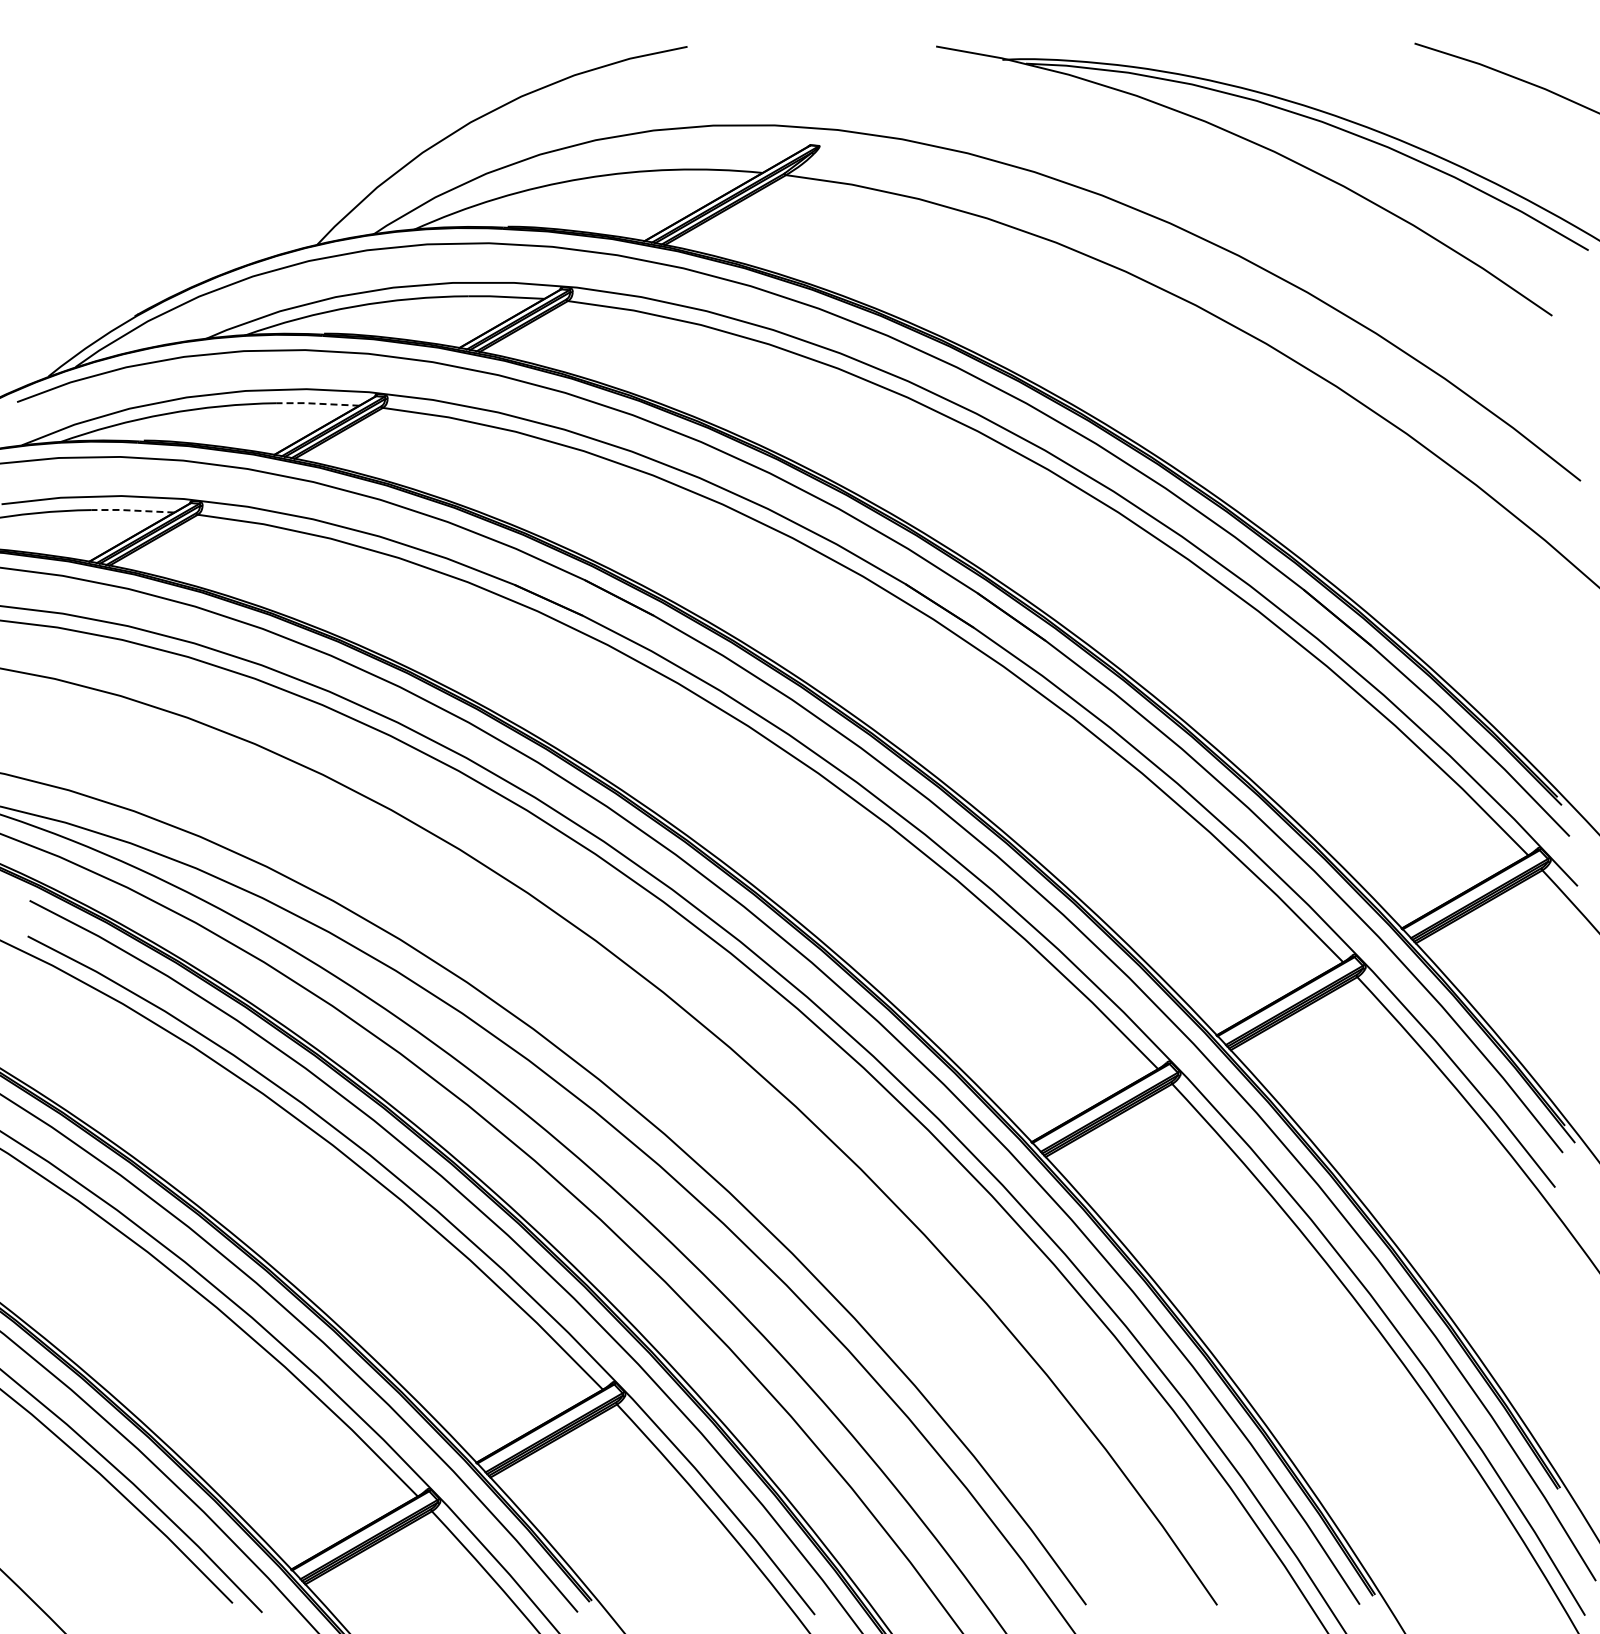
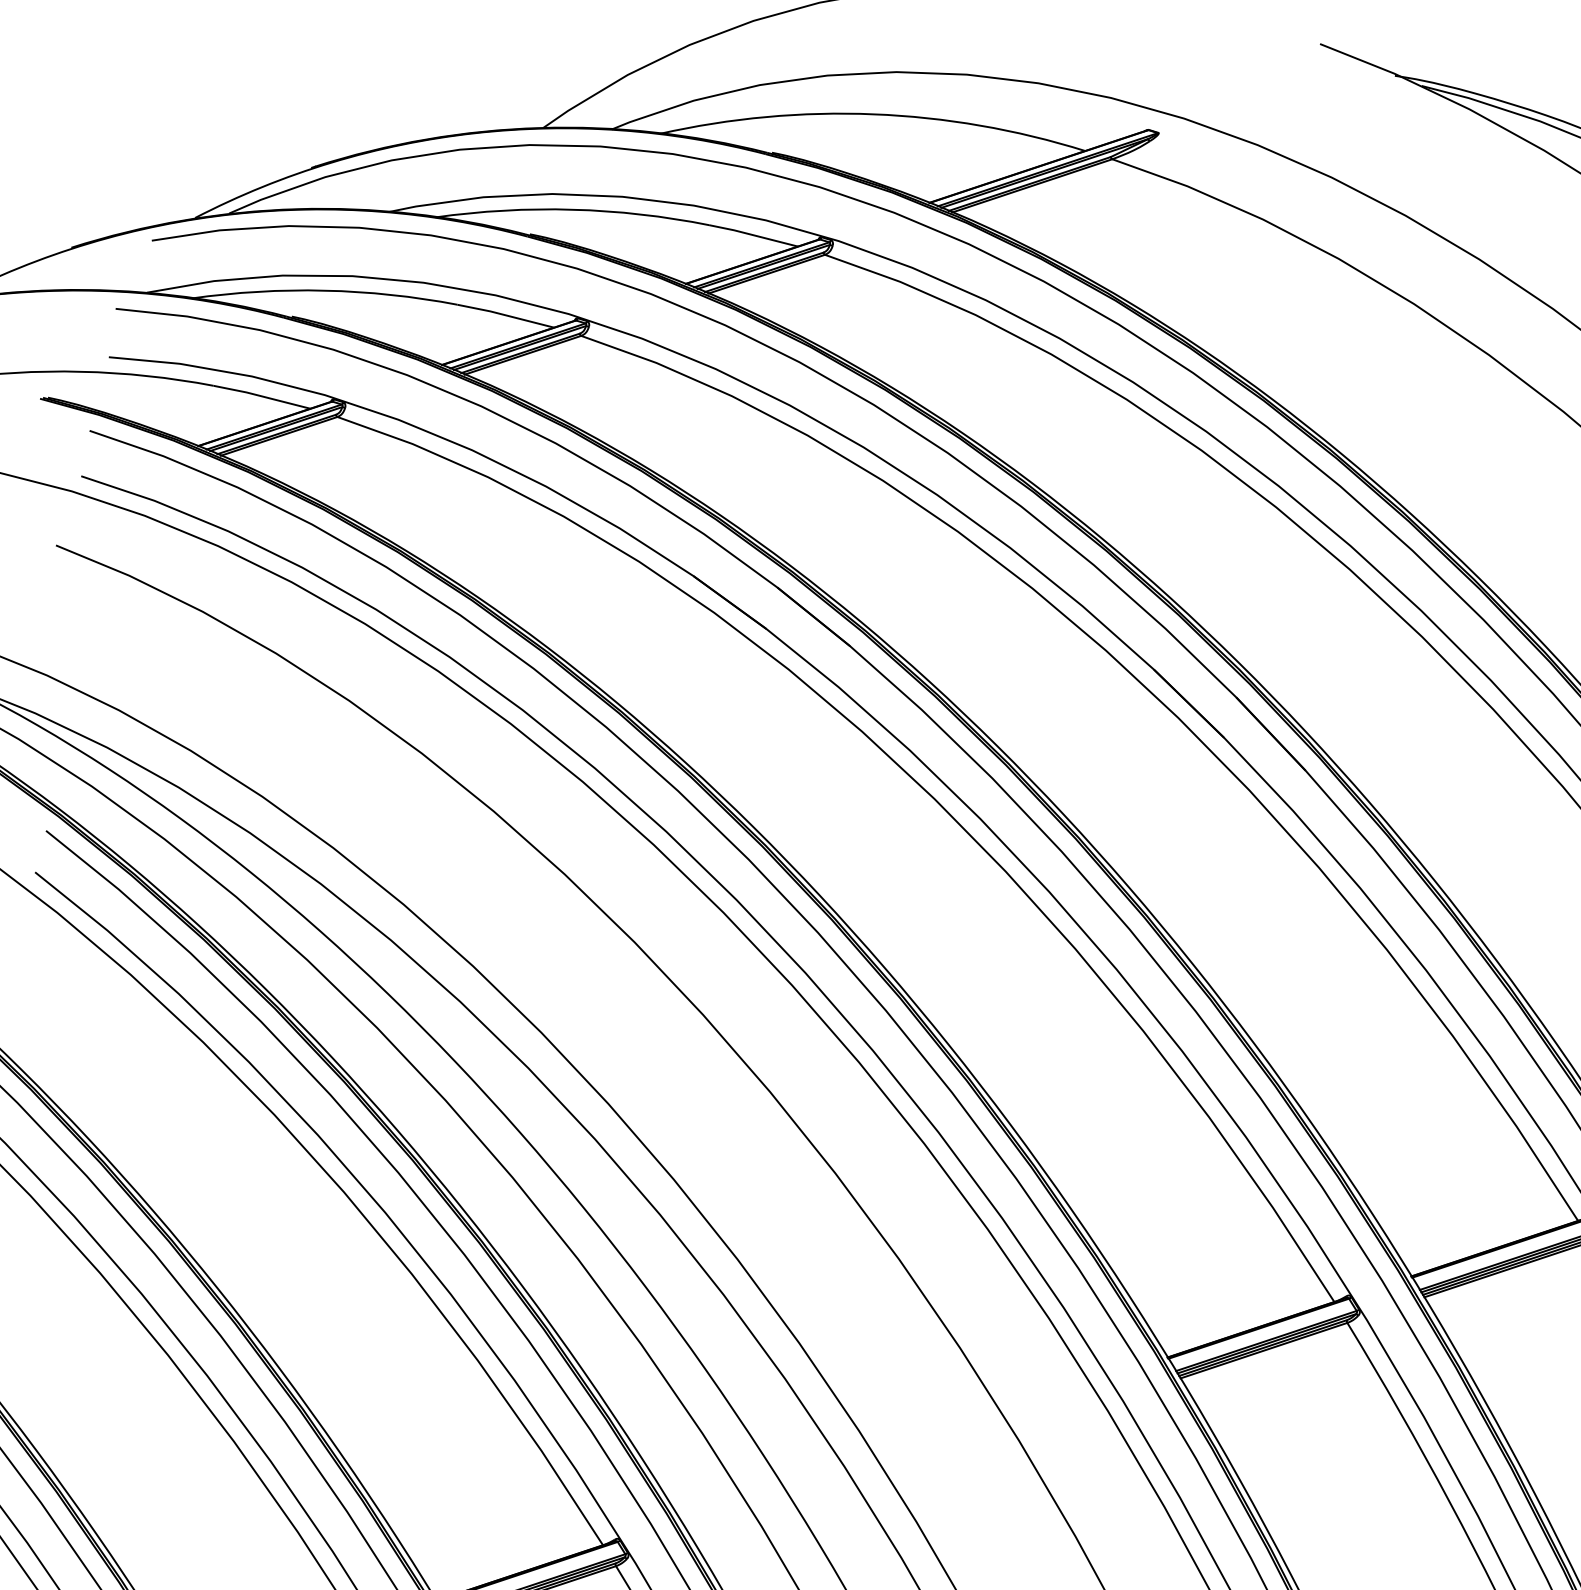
line: (317, 403) -> (505, 314), dashed -> solid
line: (132, 510) -> (261, 396), dashed -> solid

